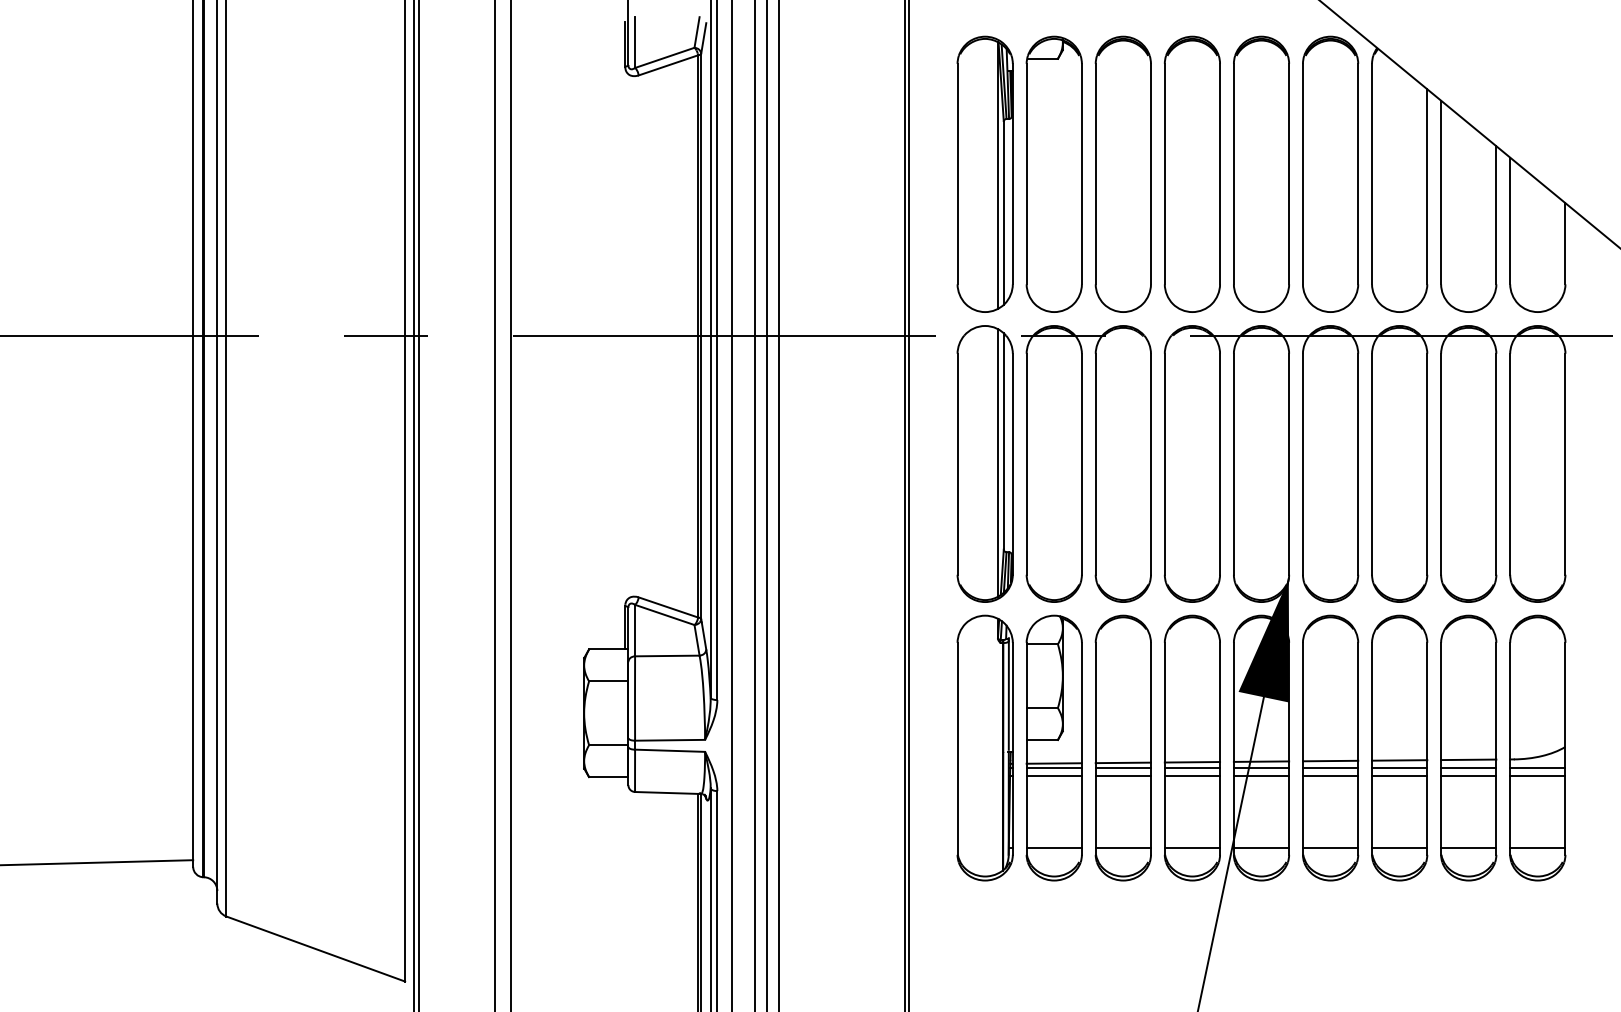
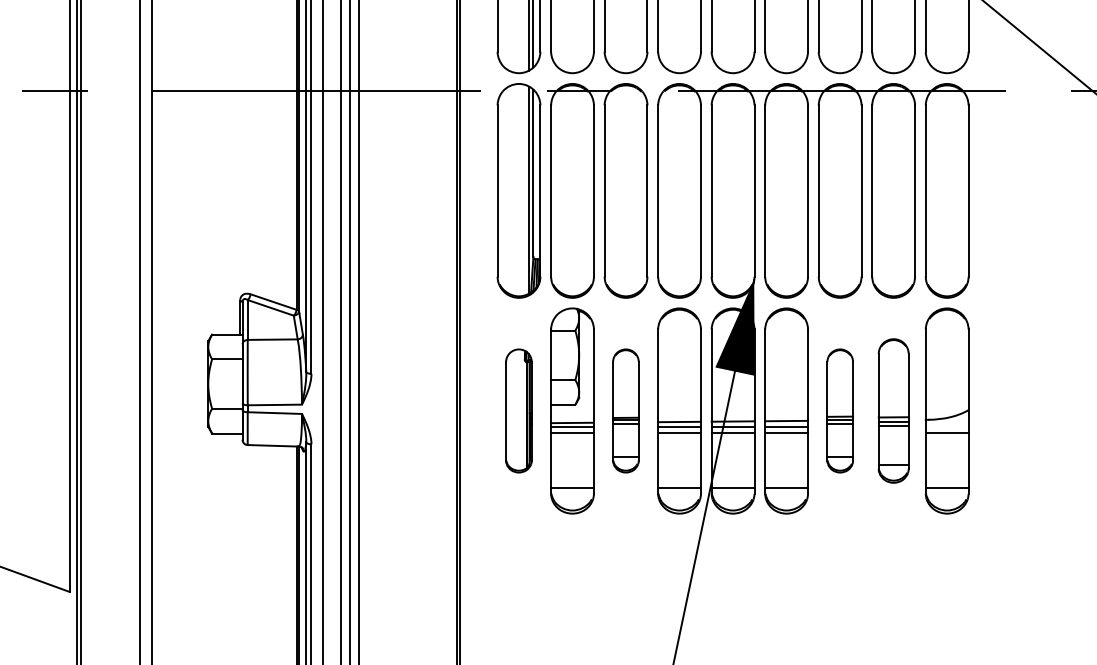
part: (984, 747) -> (518, 410), size x0.6
part: (1122, 747) -> (625, 410), size x0.6
part: (1399, 747) -> (840, 410), size x0.6
part: (1468, 747) -> (893, 410), size x0.7
line: (1537, 768) -> (946, 426), removed

